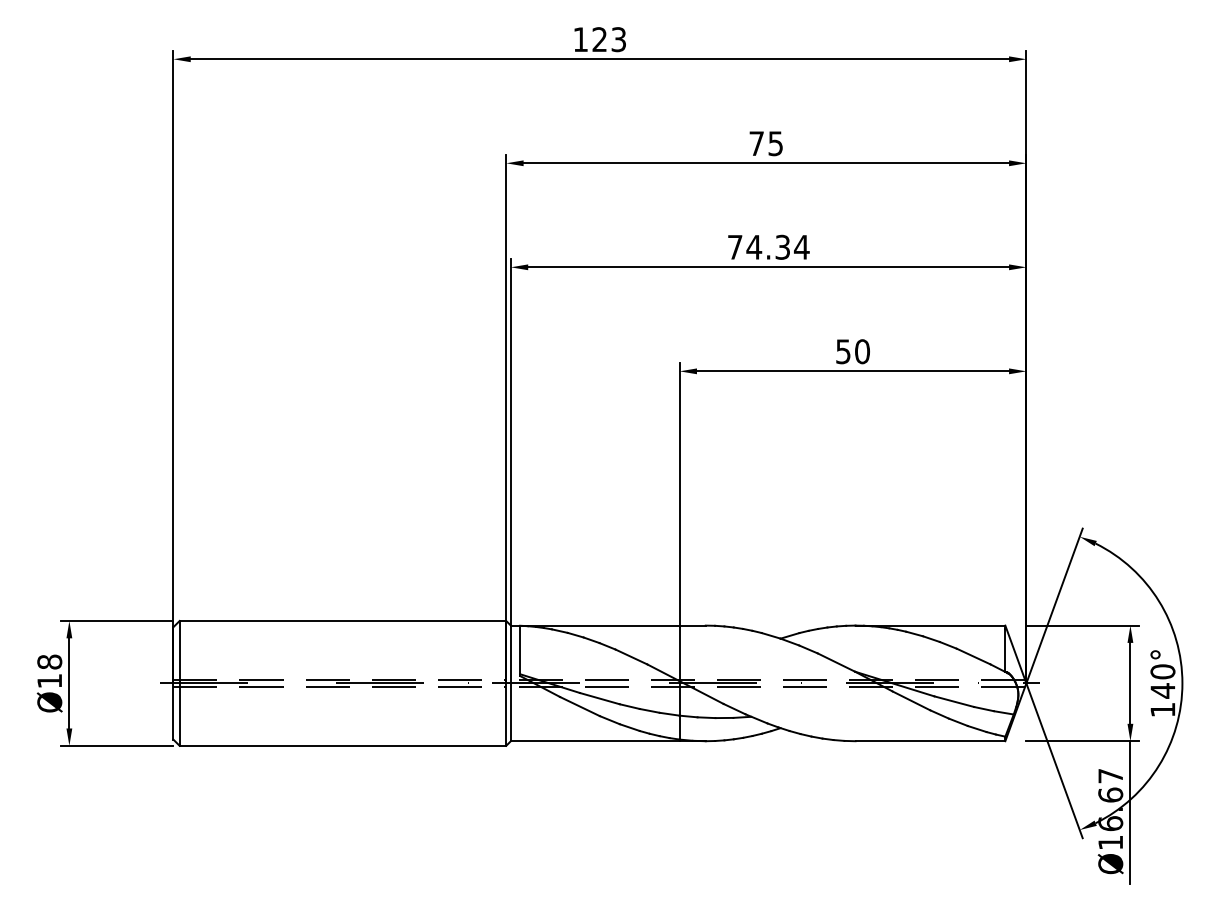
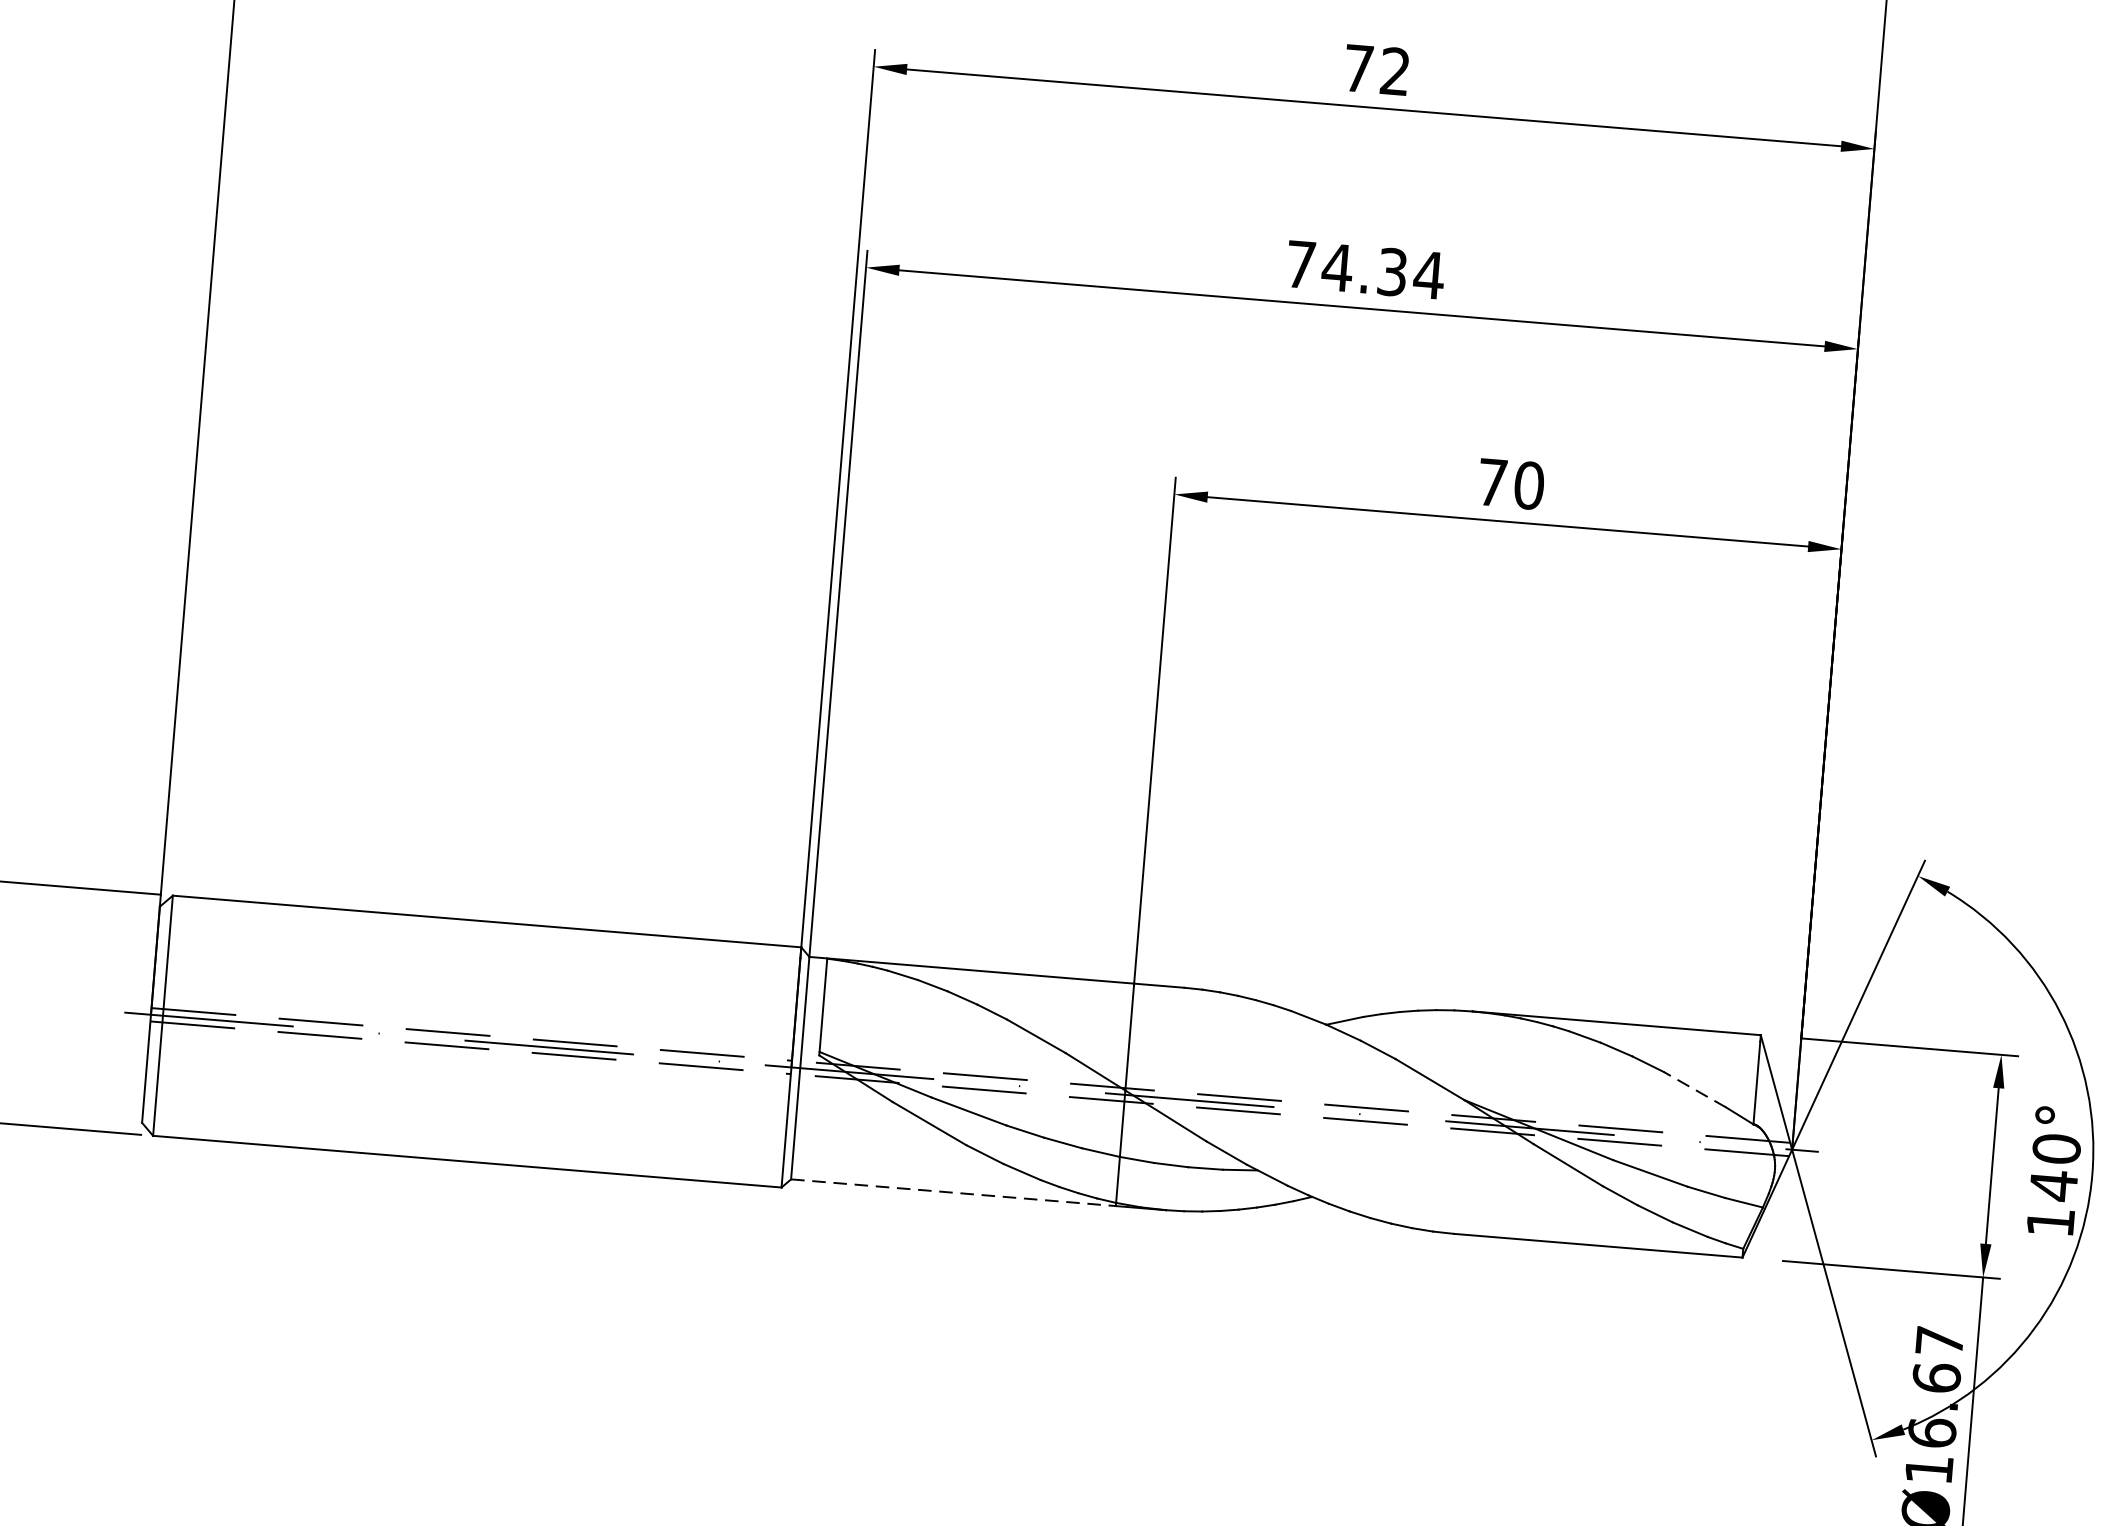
text: (775, 143) -> (1394, 71), 75 -> 72
text: (843, 351) -> (1492, 482), 50 -> 70
line: (973, 656) -> (1694, 1089), solid -> dashed
line: (595, 741) -> (953, 1193), solid -> dashed

